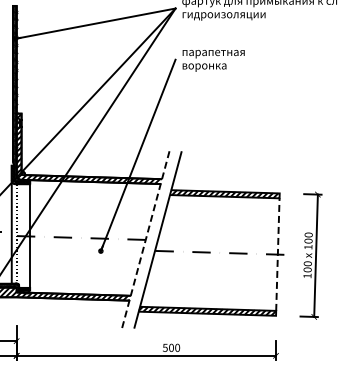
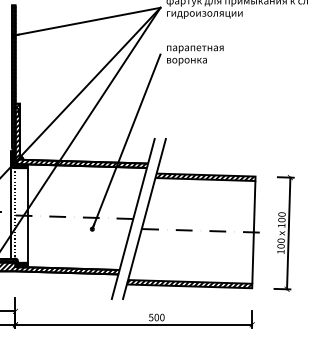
line: (145, 239) -> (133, 218), dashed -> solid
line: (277, 254) -> (253, 232), dashed -> solid

